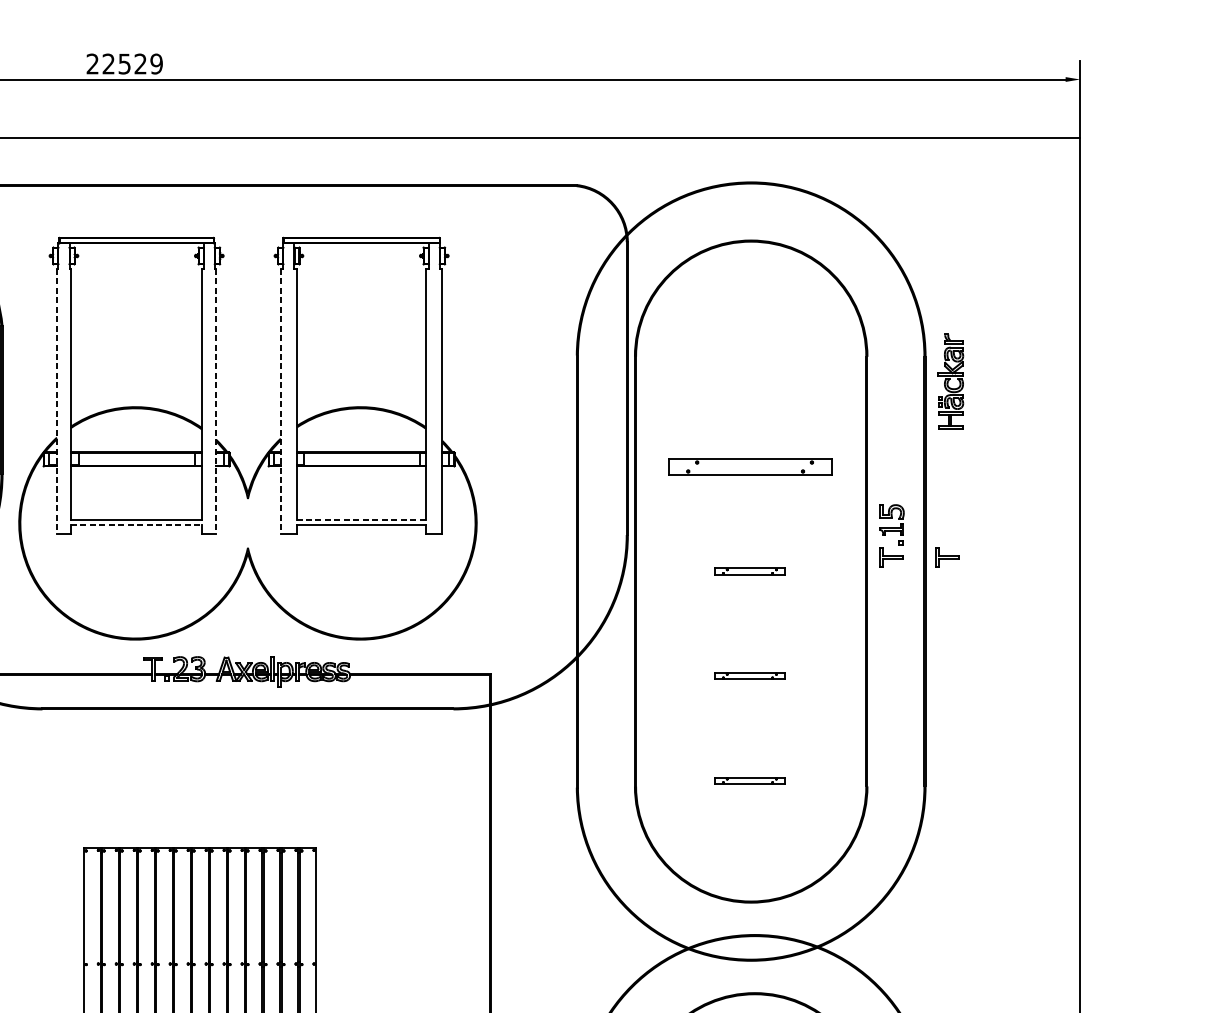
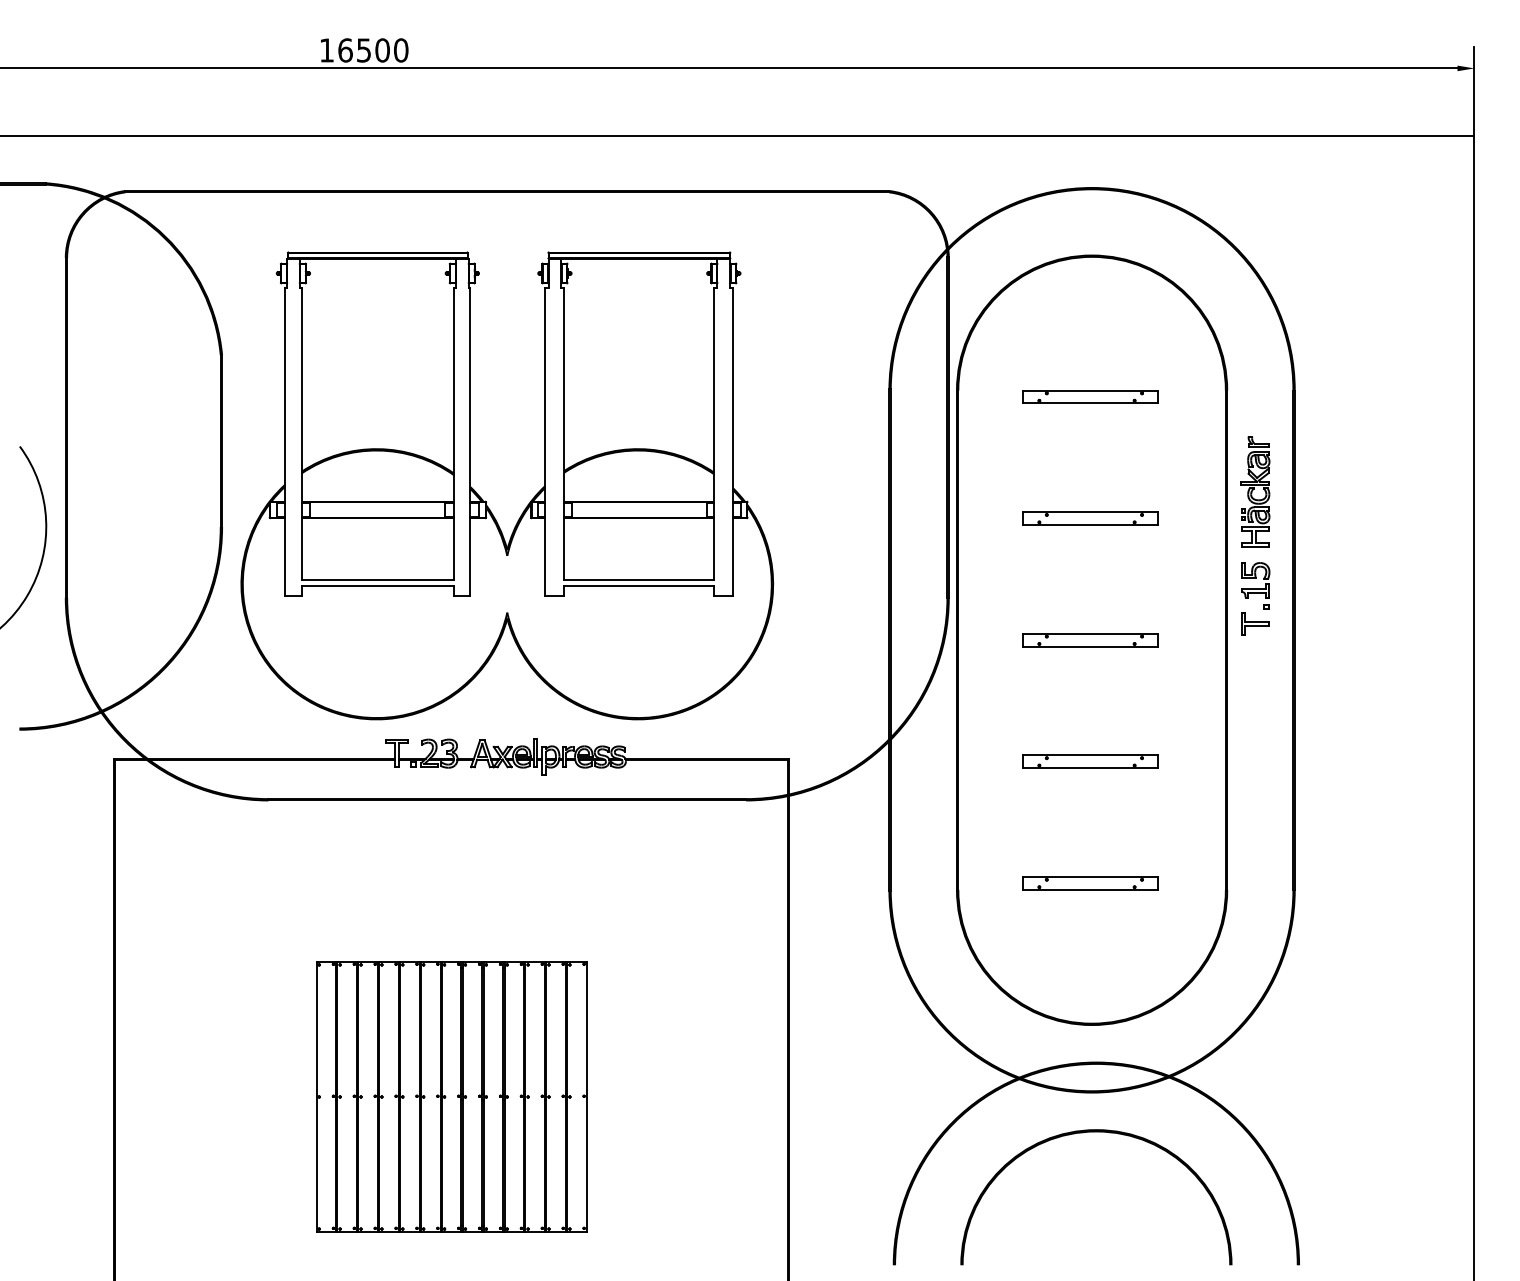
text: (124, 64) -> (363, 50), 22529 -> 16500
part: (749, 361) -> (1090, 396), added
part: (951, 381) -> (1255, 491), moved
line: (57, 401) -> (285, 442), dashed -> solid
line: (216, 401) -> (470, 442), dashed -> solid
line: (280, 401) -> (545, 442), dashed -> solid
part: (749, 466) -> (1090, 518), size x0.71
line: (361, 520) -> (639, 580), dashed -> solid
line: (137, 524) -> (378, 585), dashed -> solid
part: (947, 557) -> (1320, 623), removed
part: (749, 571) -> (1090, 640), size x1.67
part: (749, 675) -> (1090, 761), size x1.67
part: (749, 780) -> (1090, 883), size x1.67

